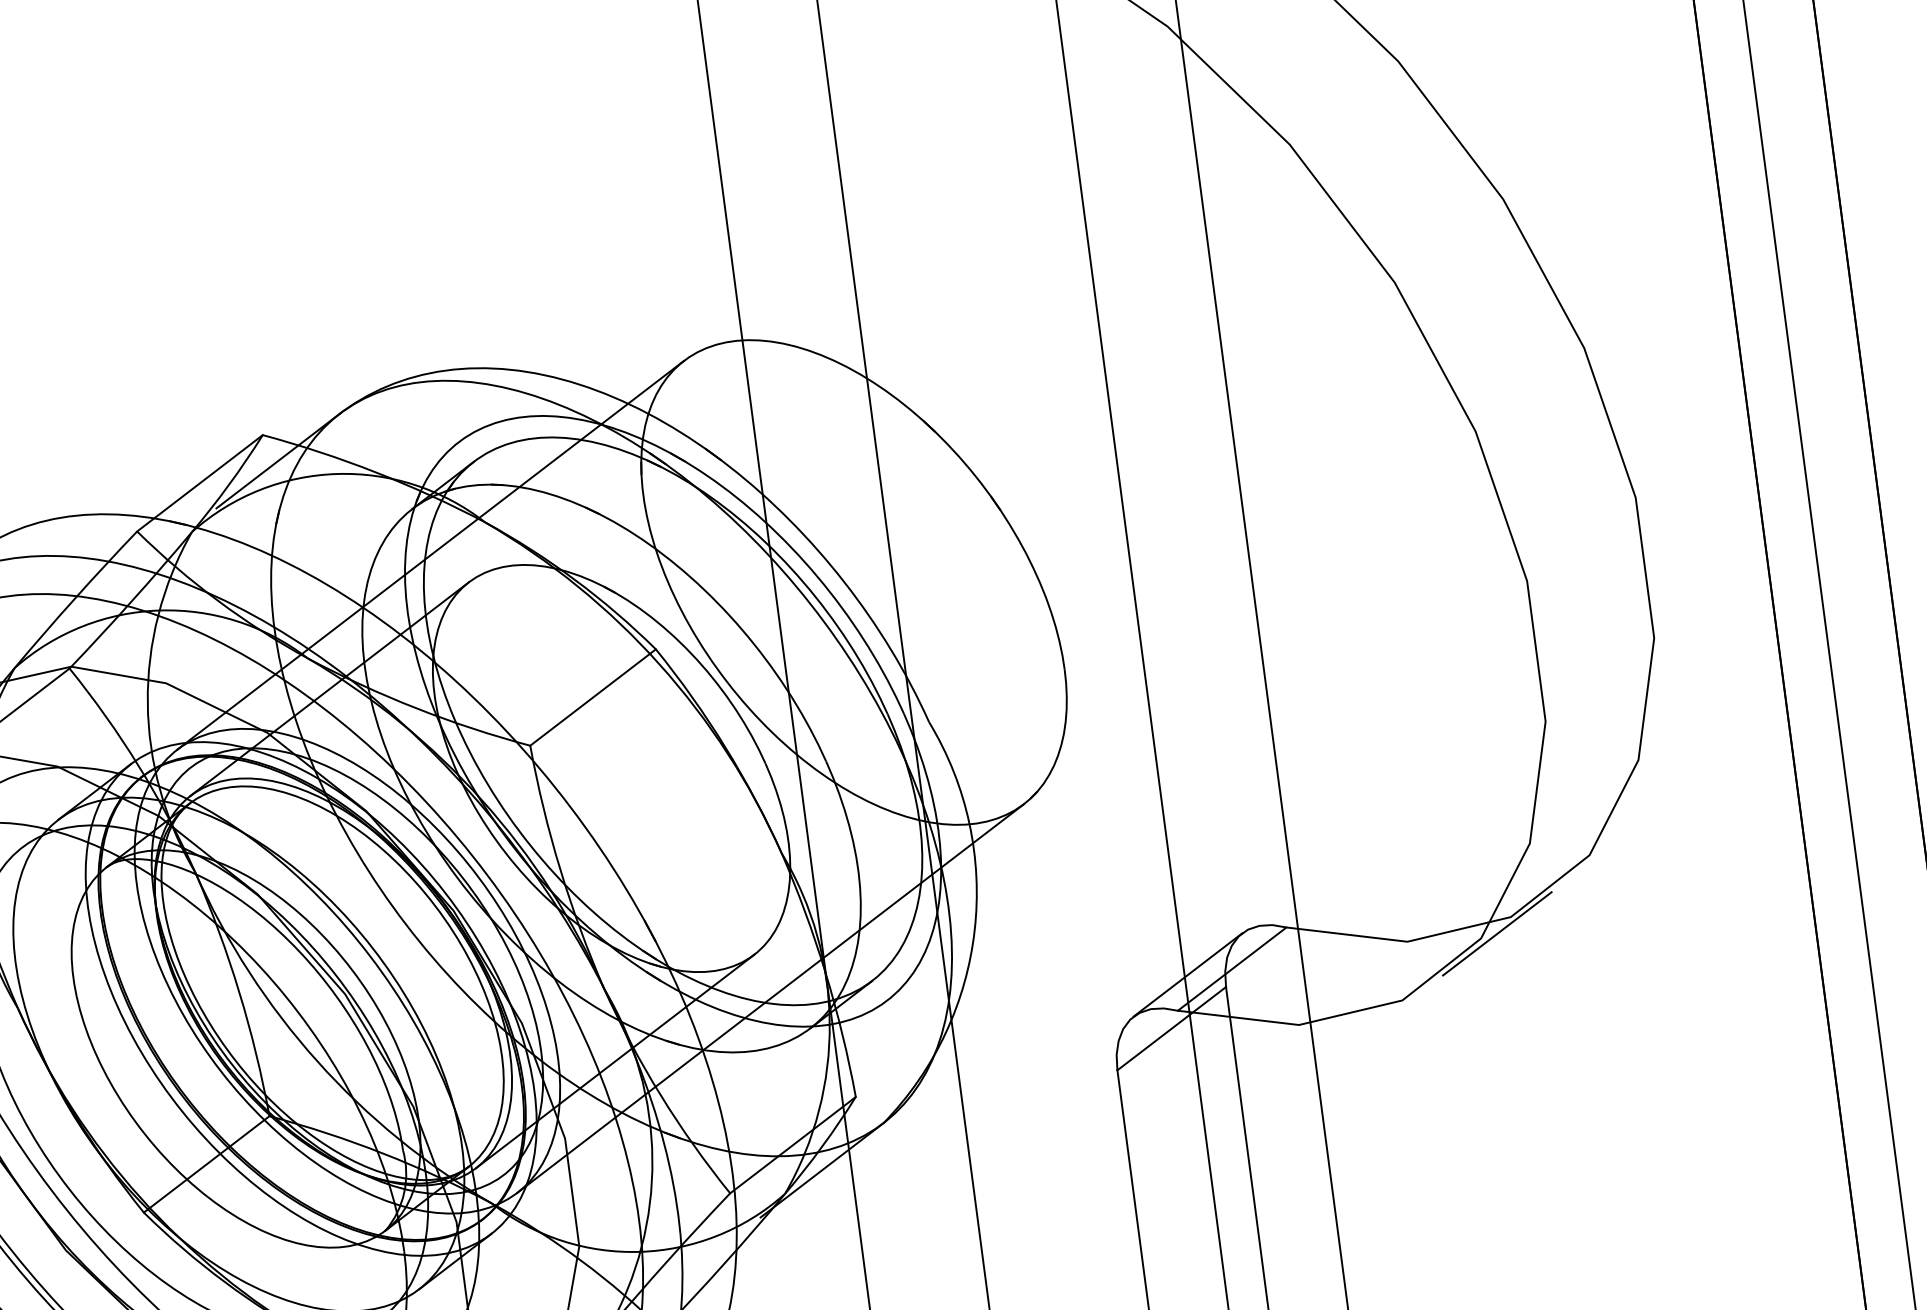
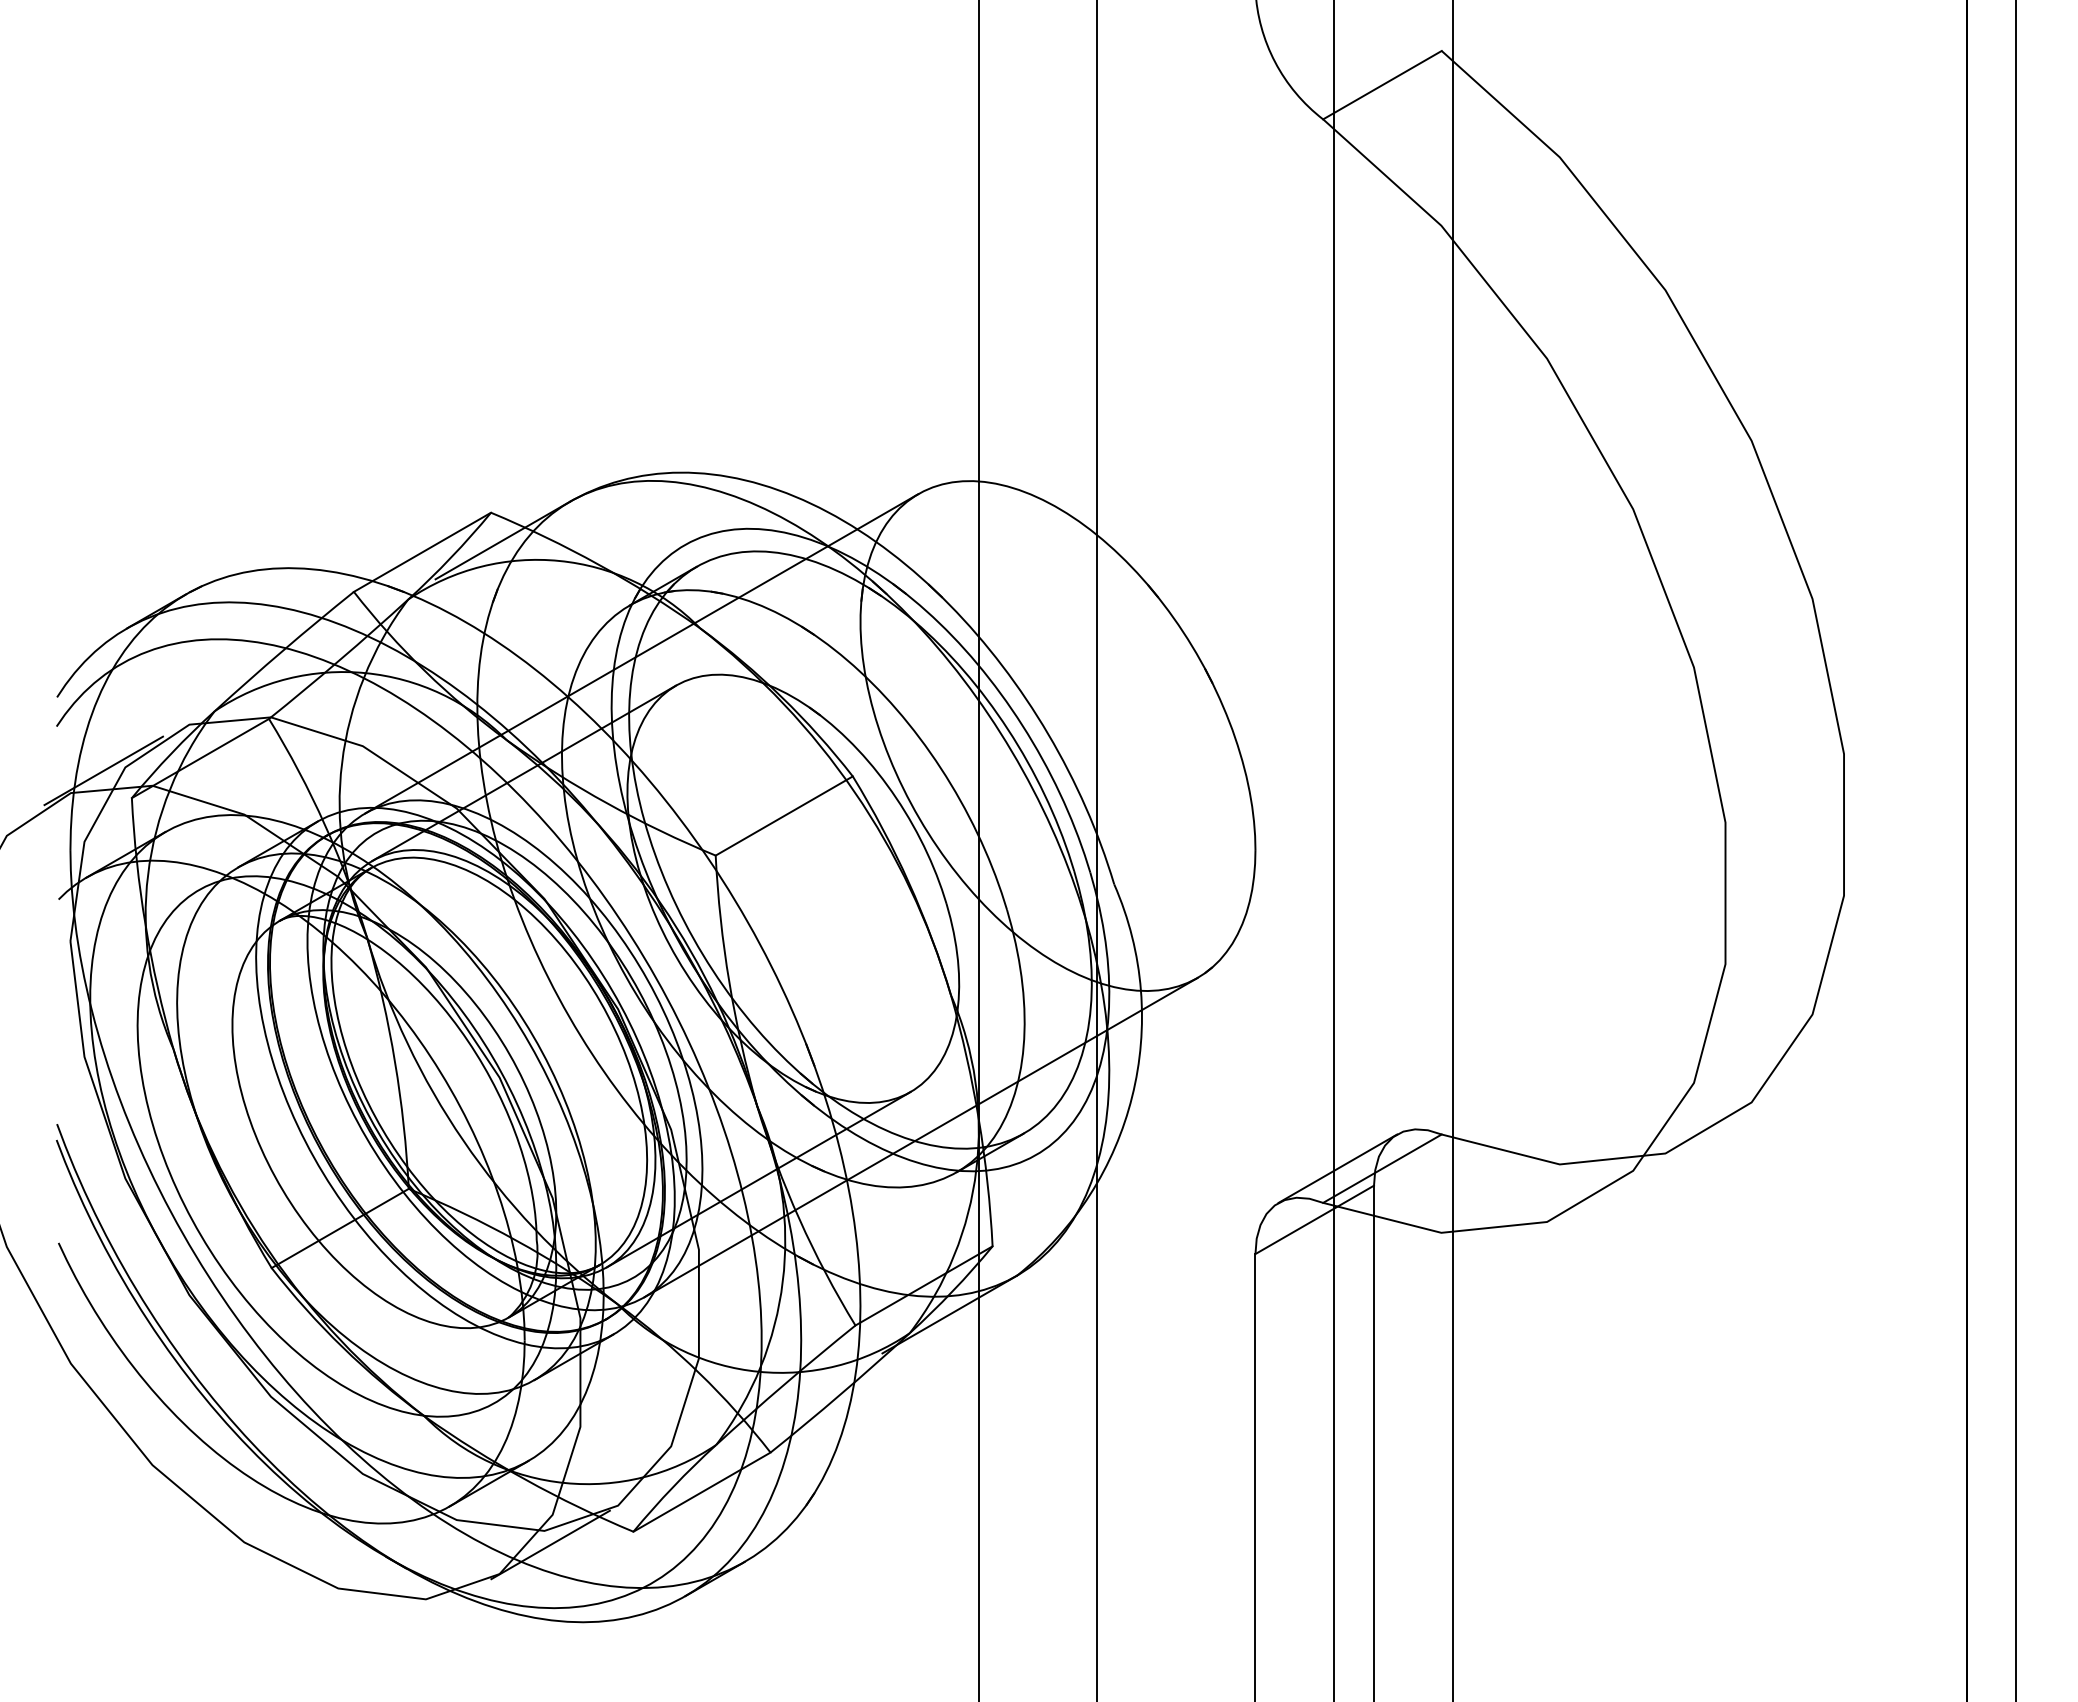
line: (1496, 934) -> (1649, 1168), removed

